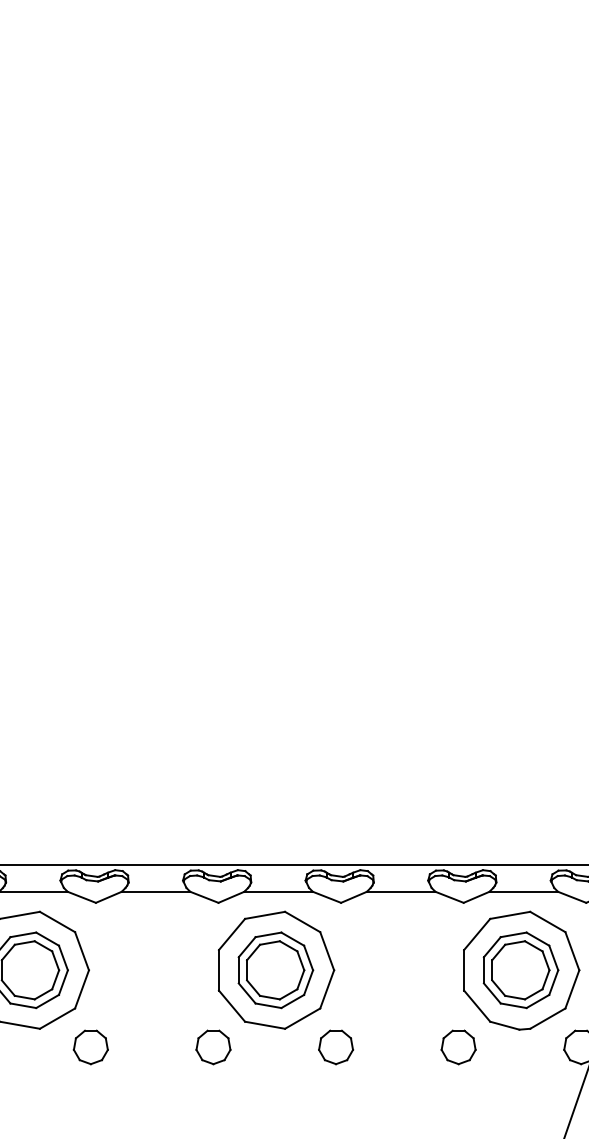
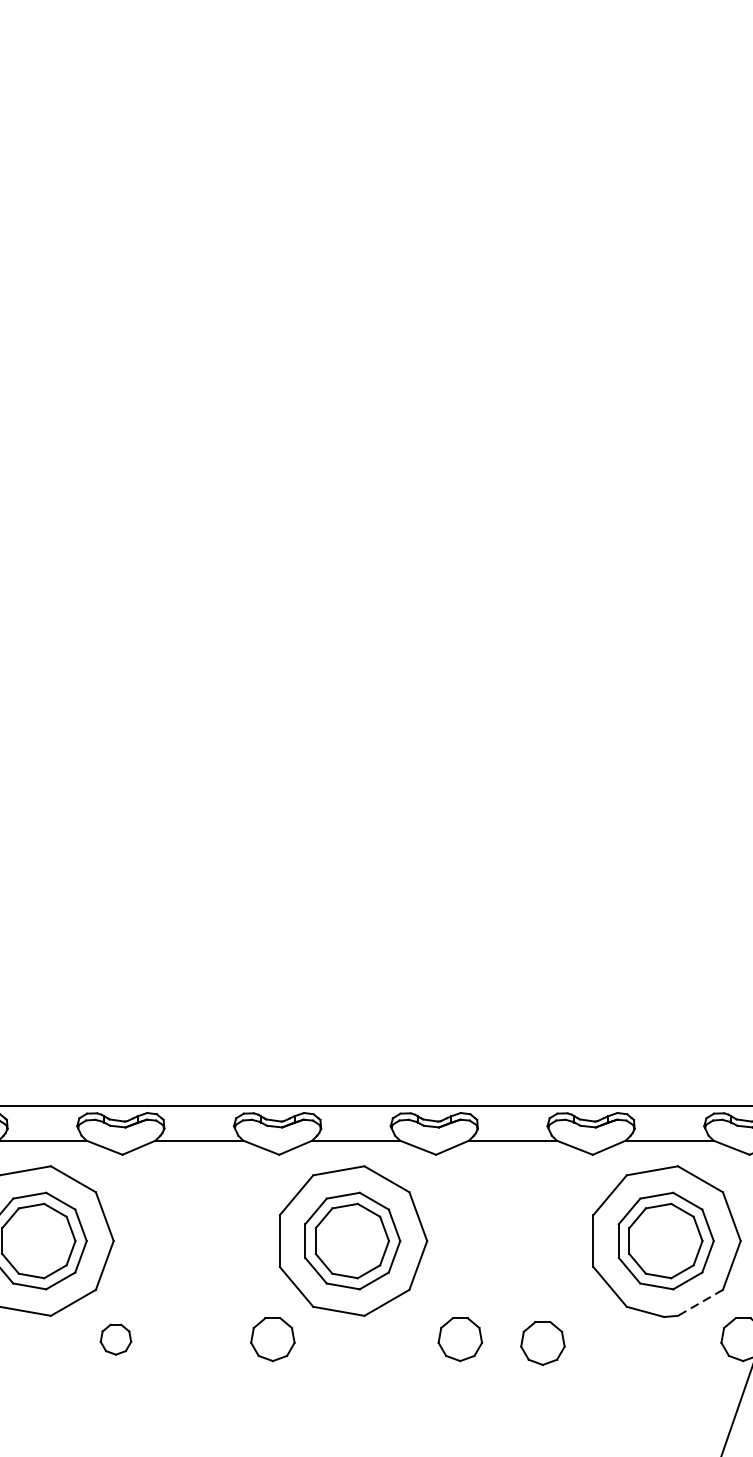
line: (547, 1018) -> (700, 1302), solid -> dashed
part: (90, 1047) -> (115, 1339), size x0.7
part: (336, 1047) -> (460, 1339), moved
part: (458, 1047) -> (542, 1343), moved

